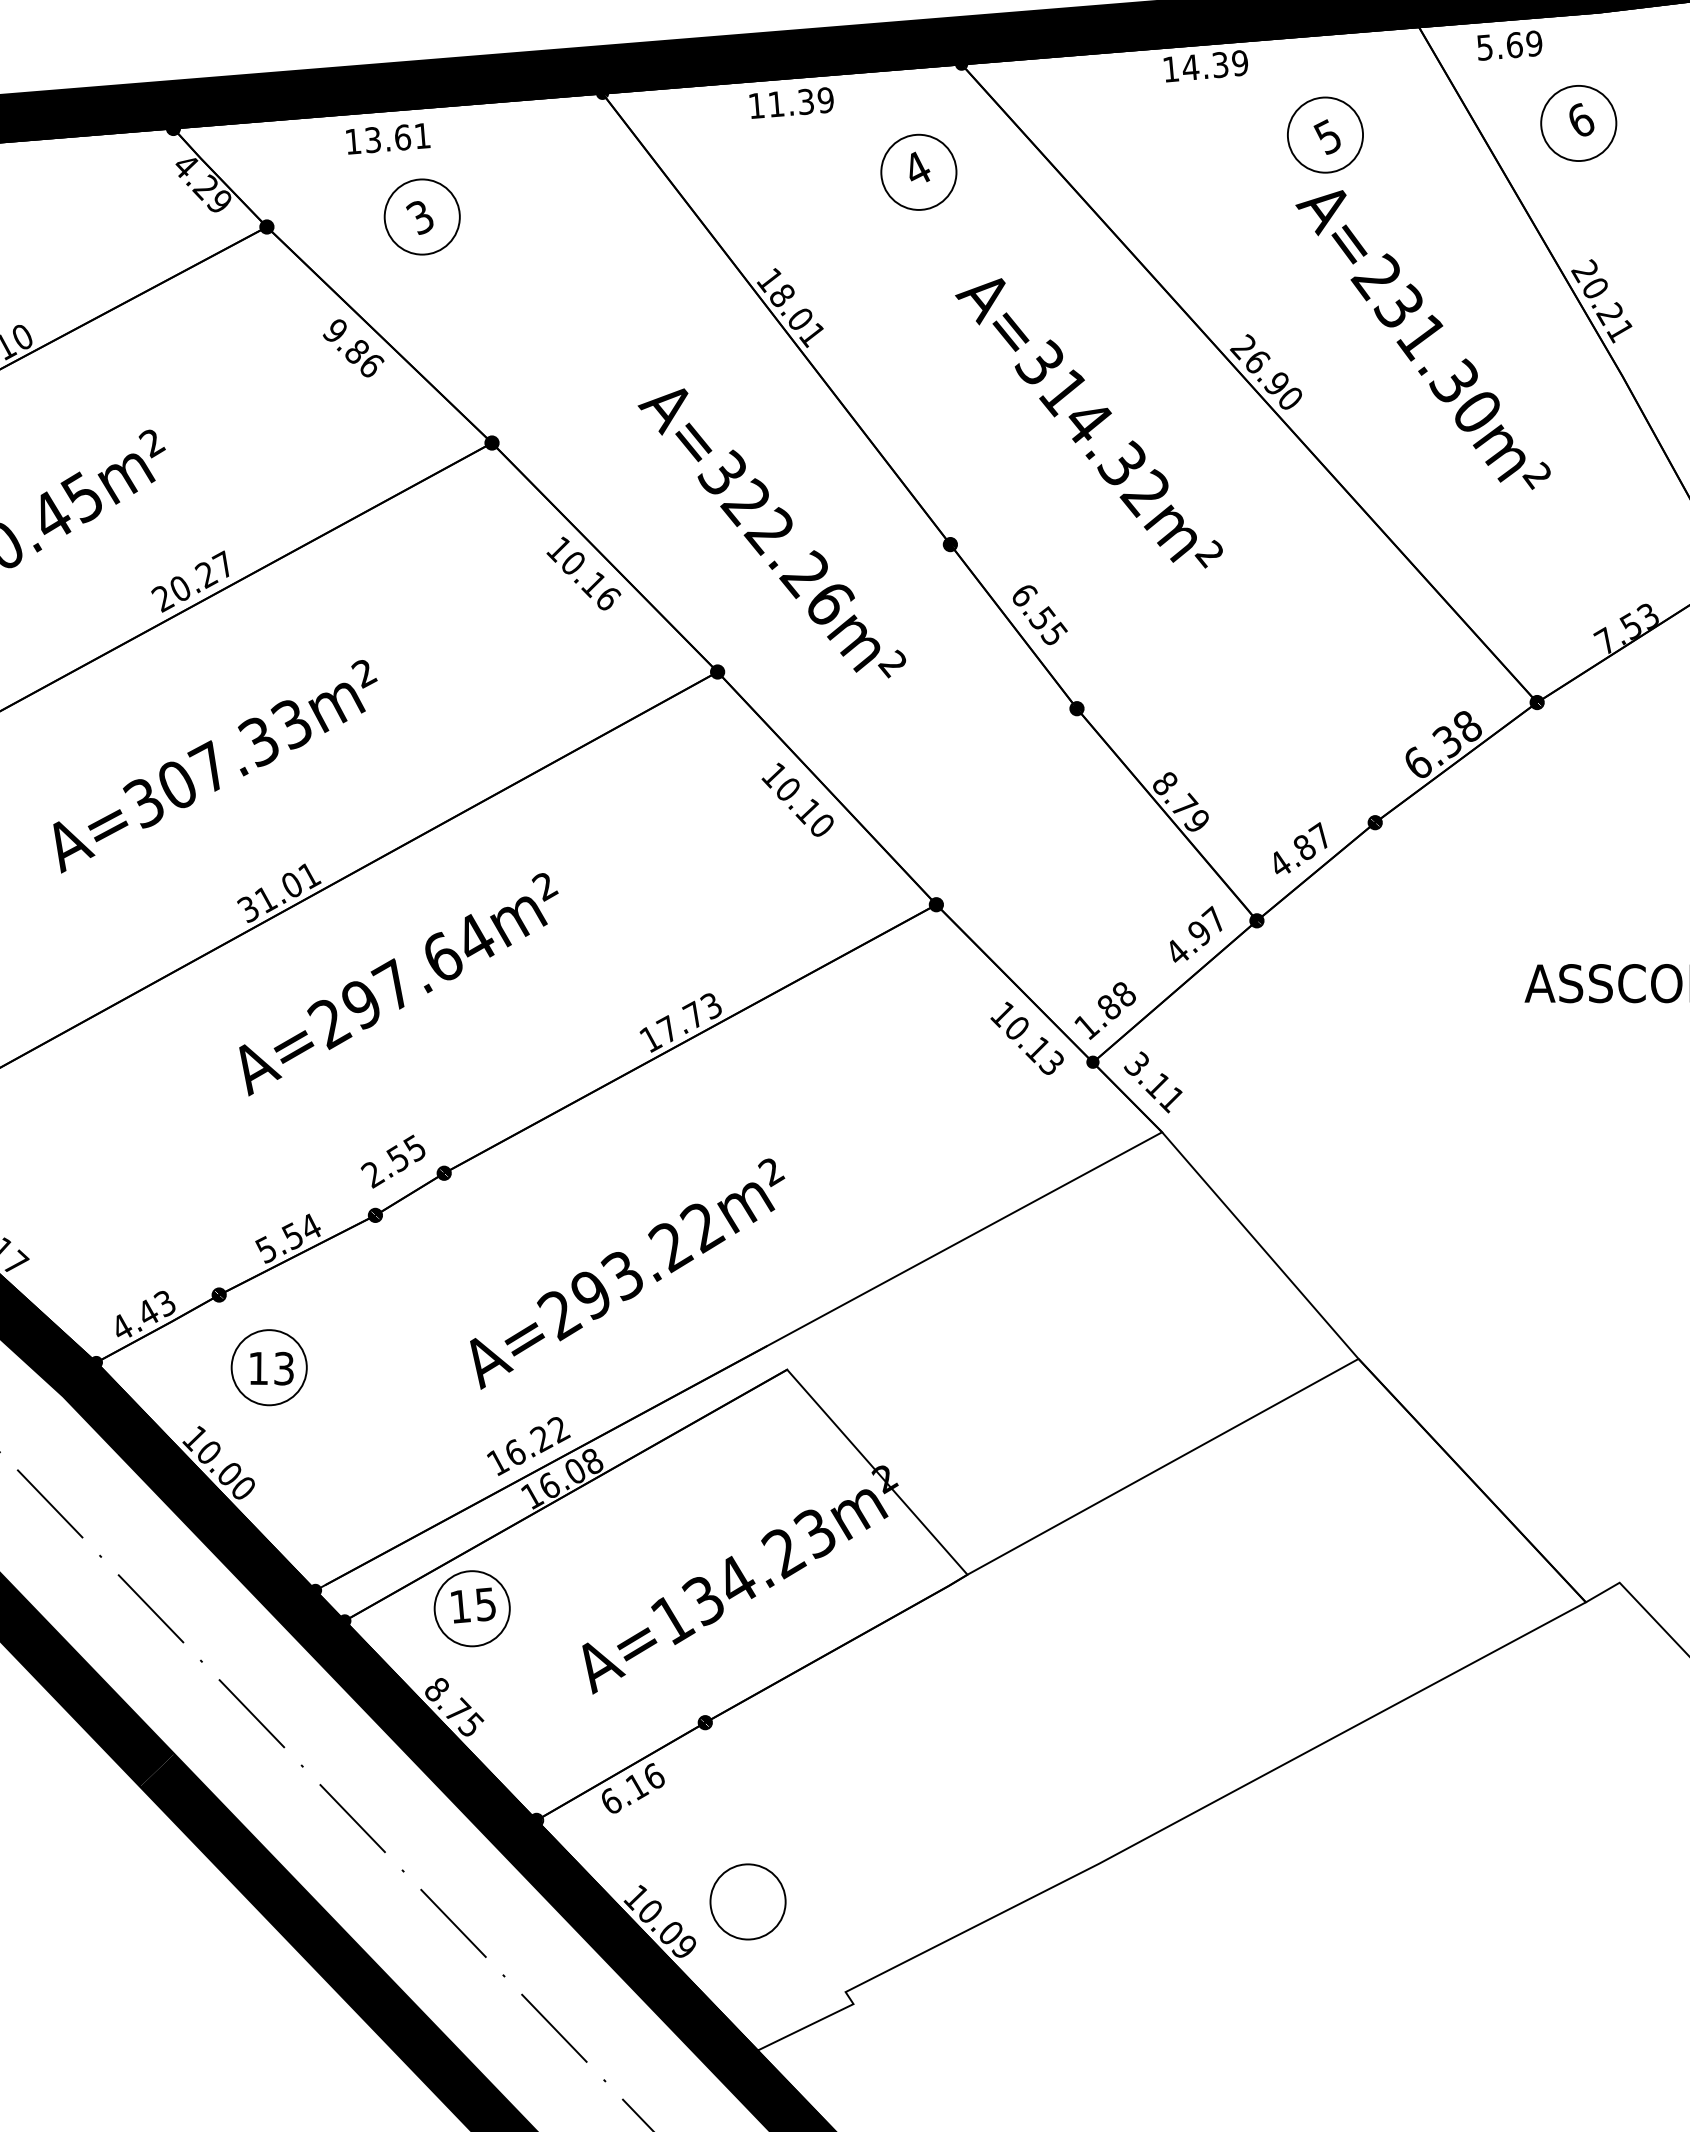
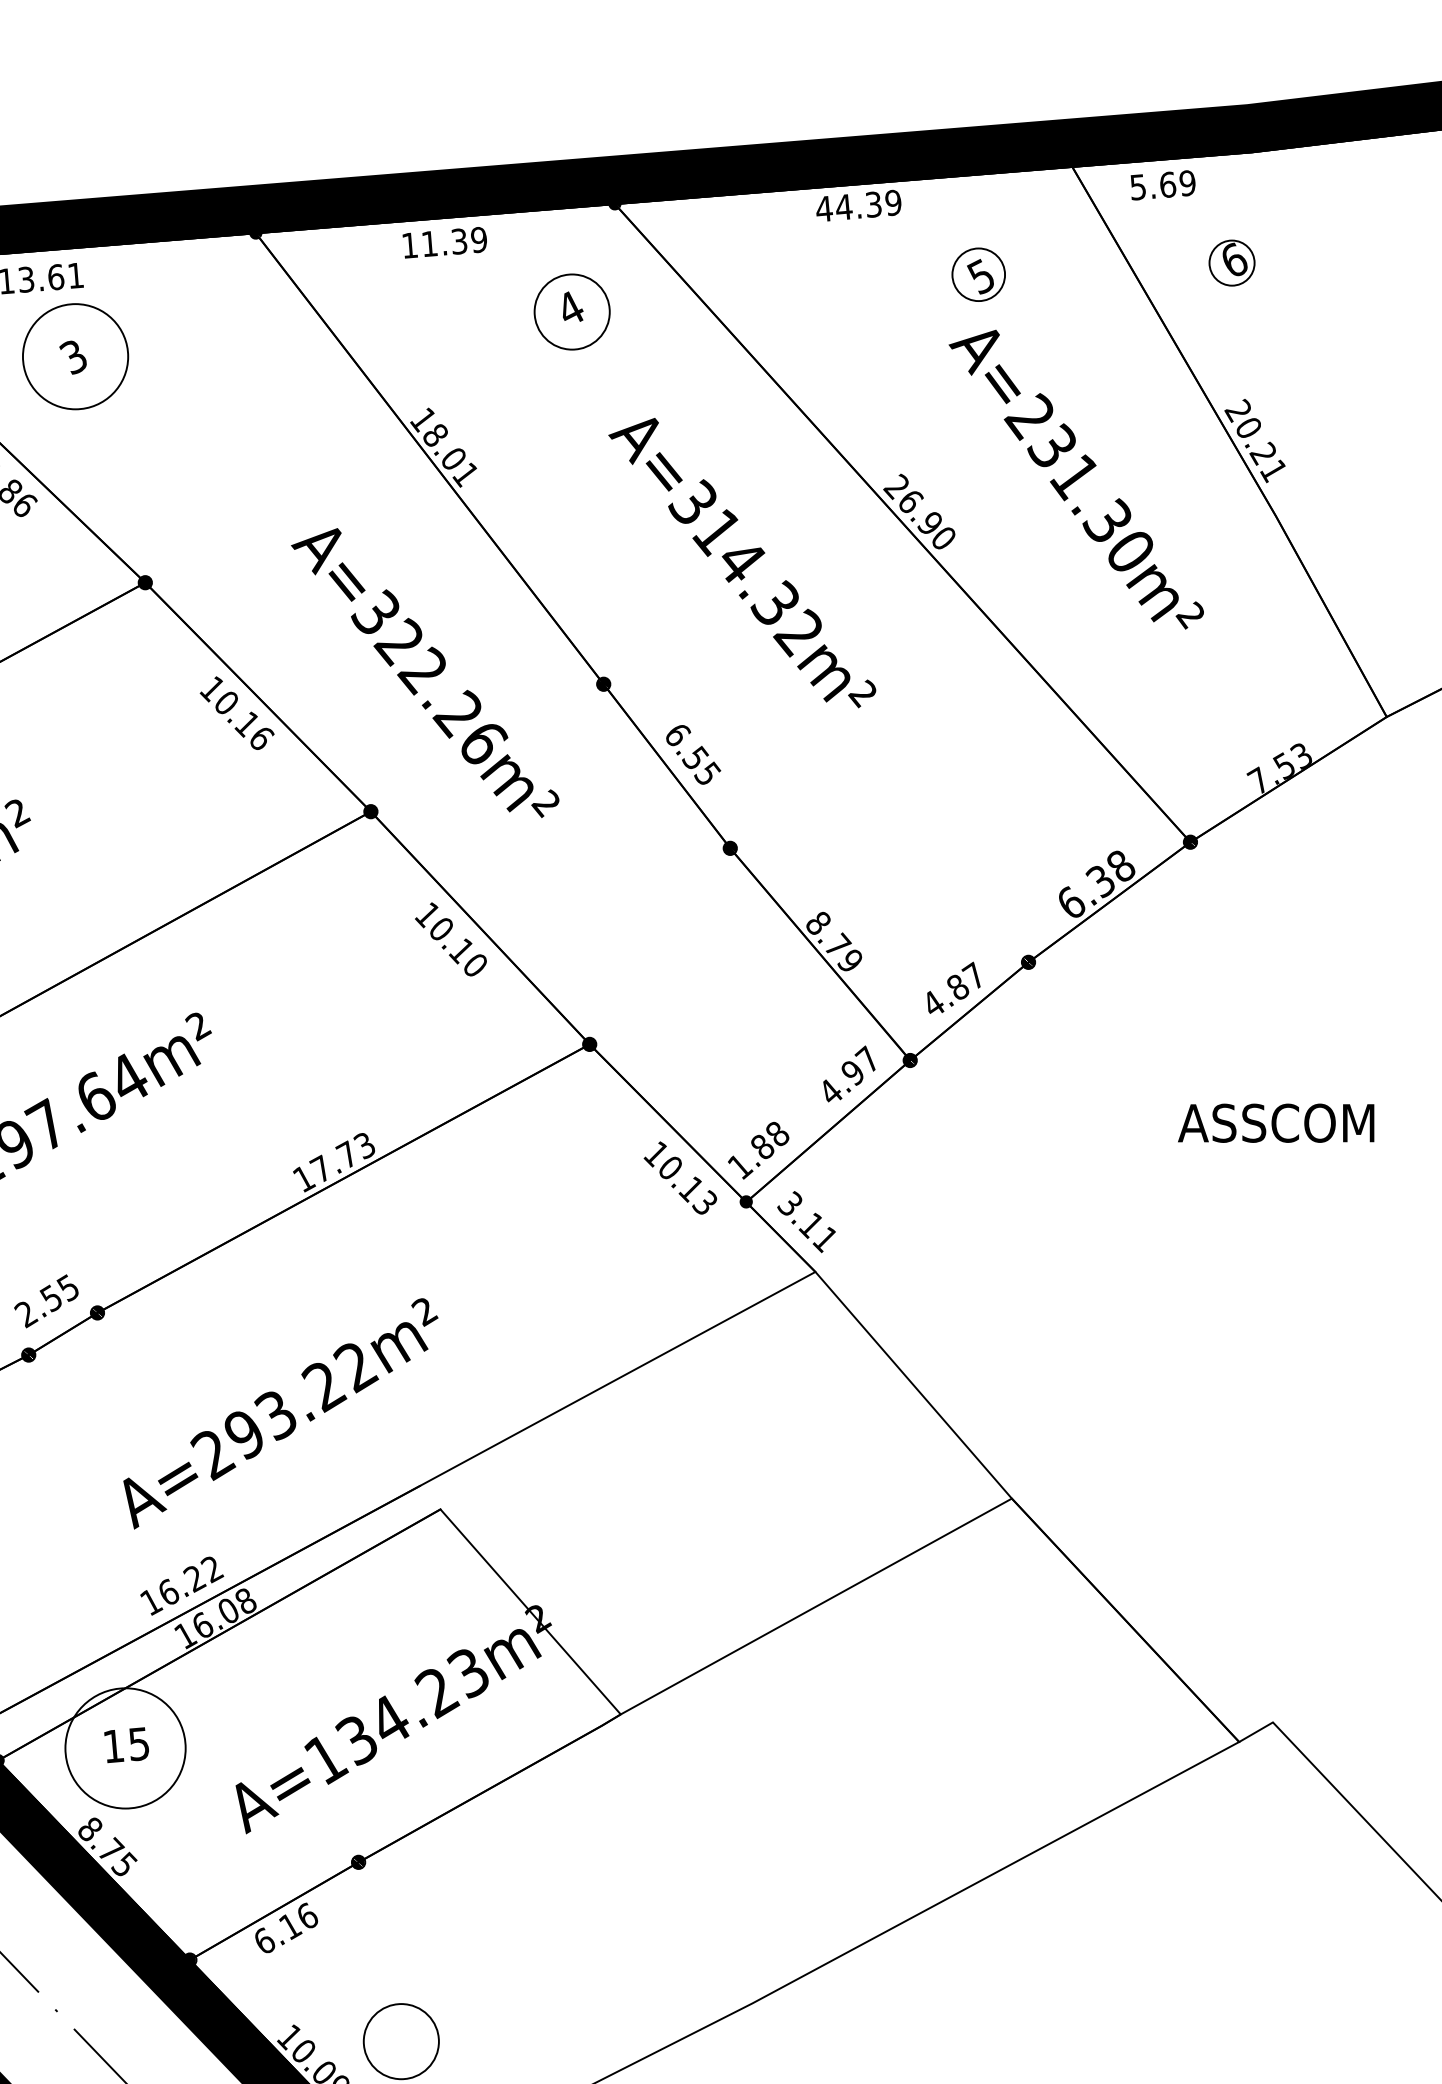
text: (1171, 69) -> (824, 209), 14.39 -> 44.39
circle: (1578, 123) -> (1231, 263), size x0.6
circle: (1325, 134) -> (978, 274), size x0.7
circle: (421, 216) -> (74, 356), size x1.4
circle: (471, 1608) -> (124, 1748), size x1.6

